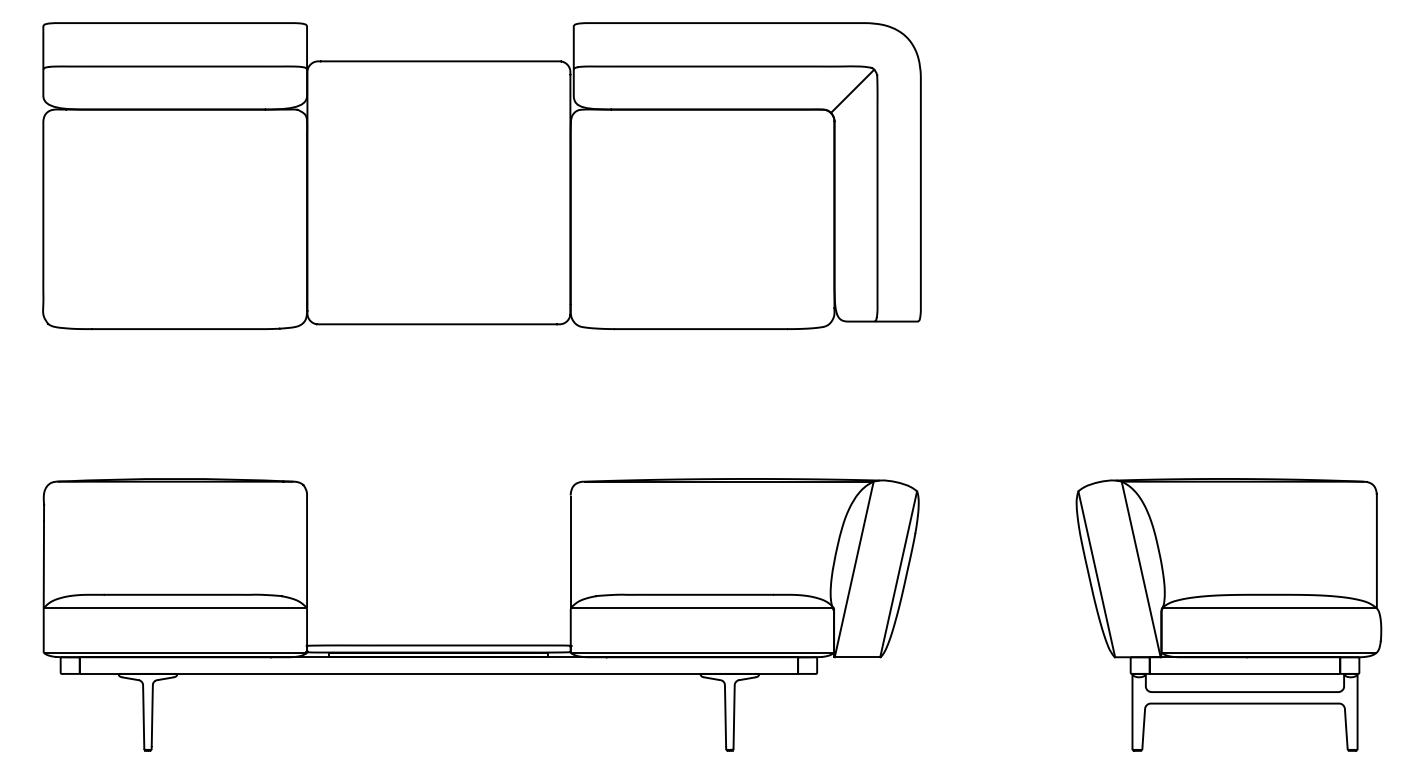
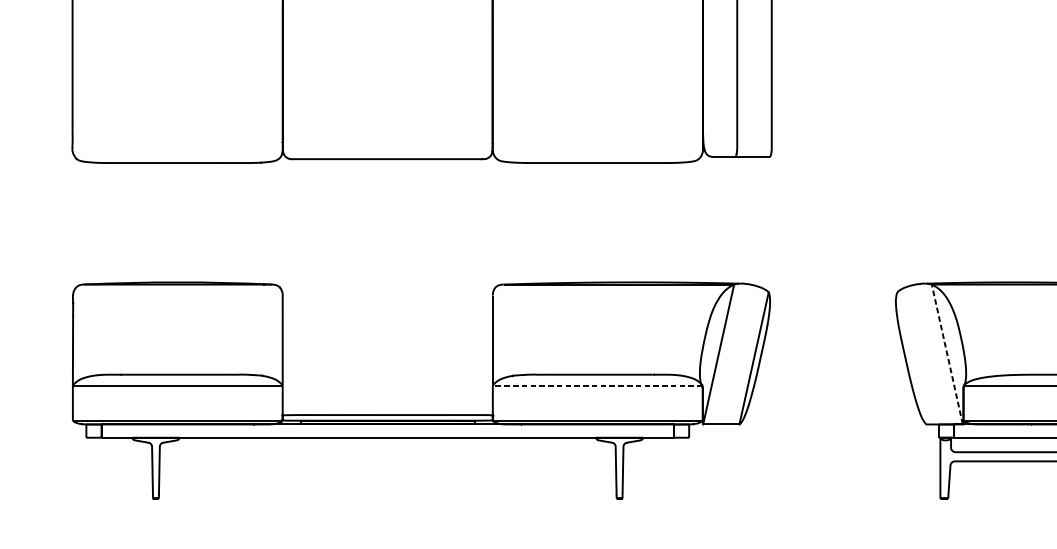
line: (1141, 569) -> (947, 354), solid -> dashed
line: (1096, 574) -> (911, 358), removed
line: (702, 608) -> (597, 385), solid -> dashed

